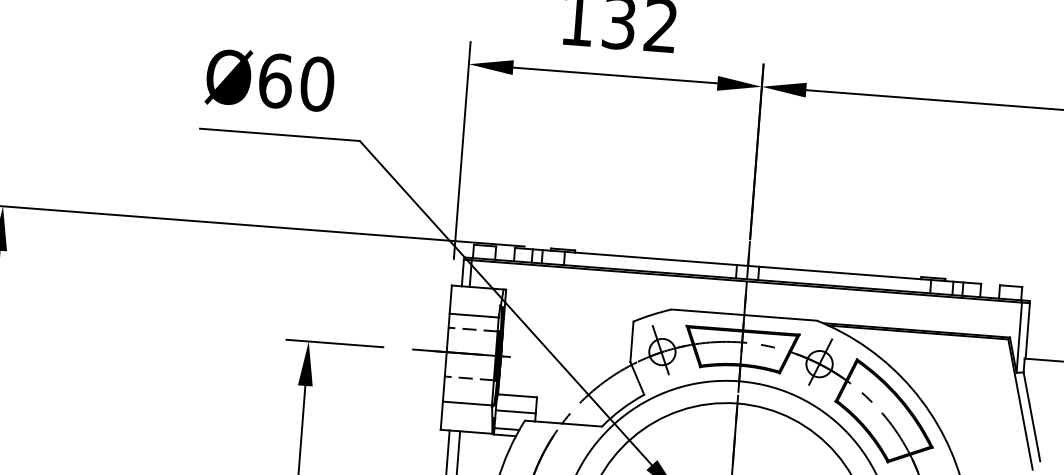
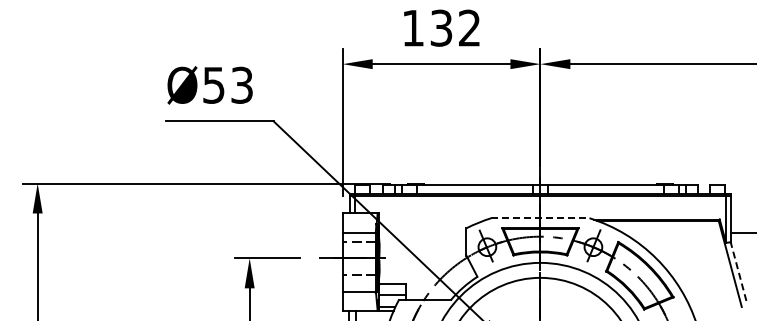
text: (297, 81) -> (228, 84), Ø60 -> Ø53
line: (744, 315) -> (540, 218), solid -> dashed
line: (1031, 416) -> (738, 271), solid -> dashed

